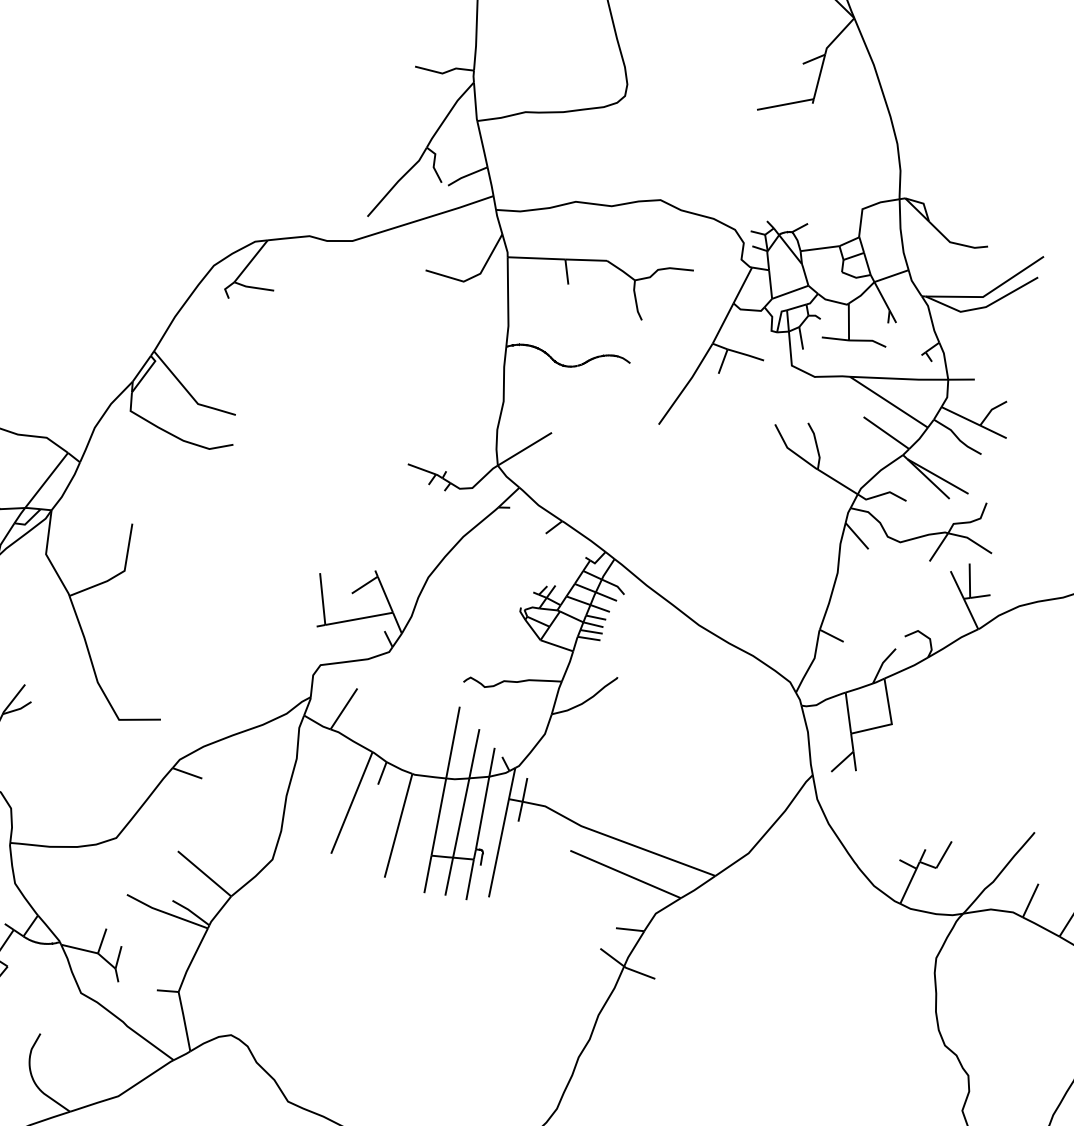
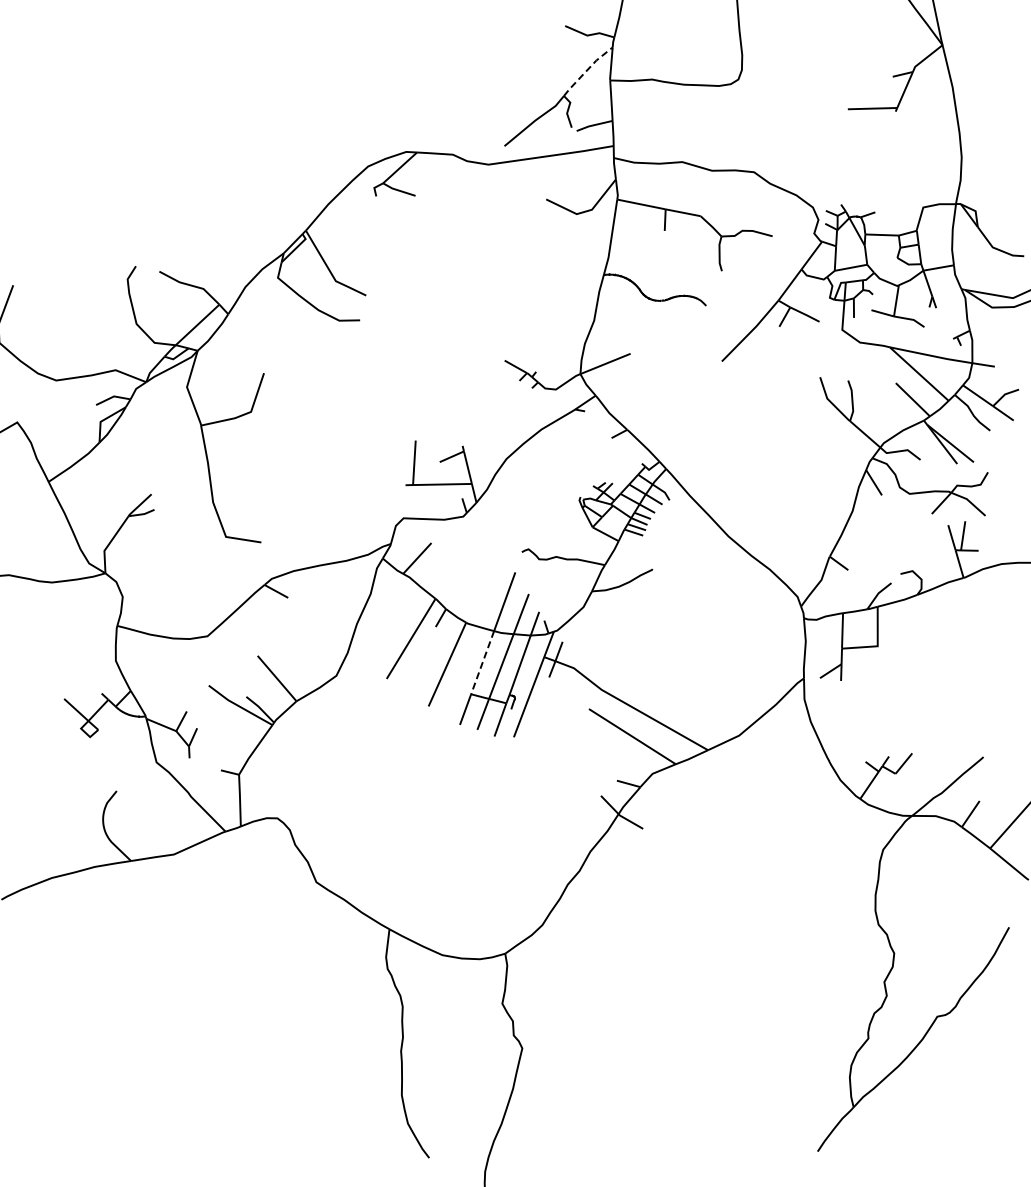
line: (449, 113) -> (587, 70), solid -> dashed
line: (438, 816) -> (482, 662), solid -> dashed

